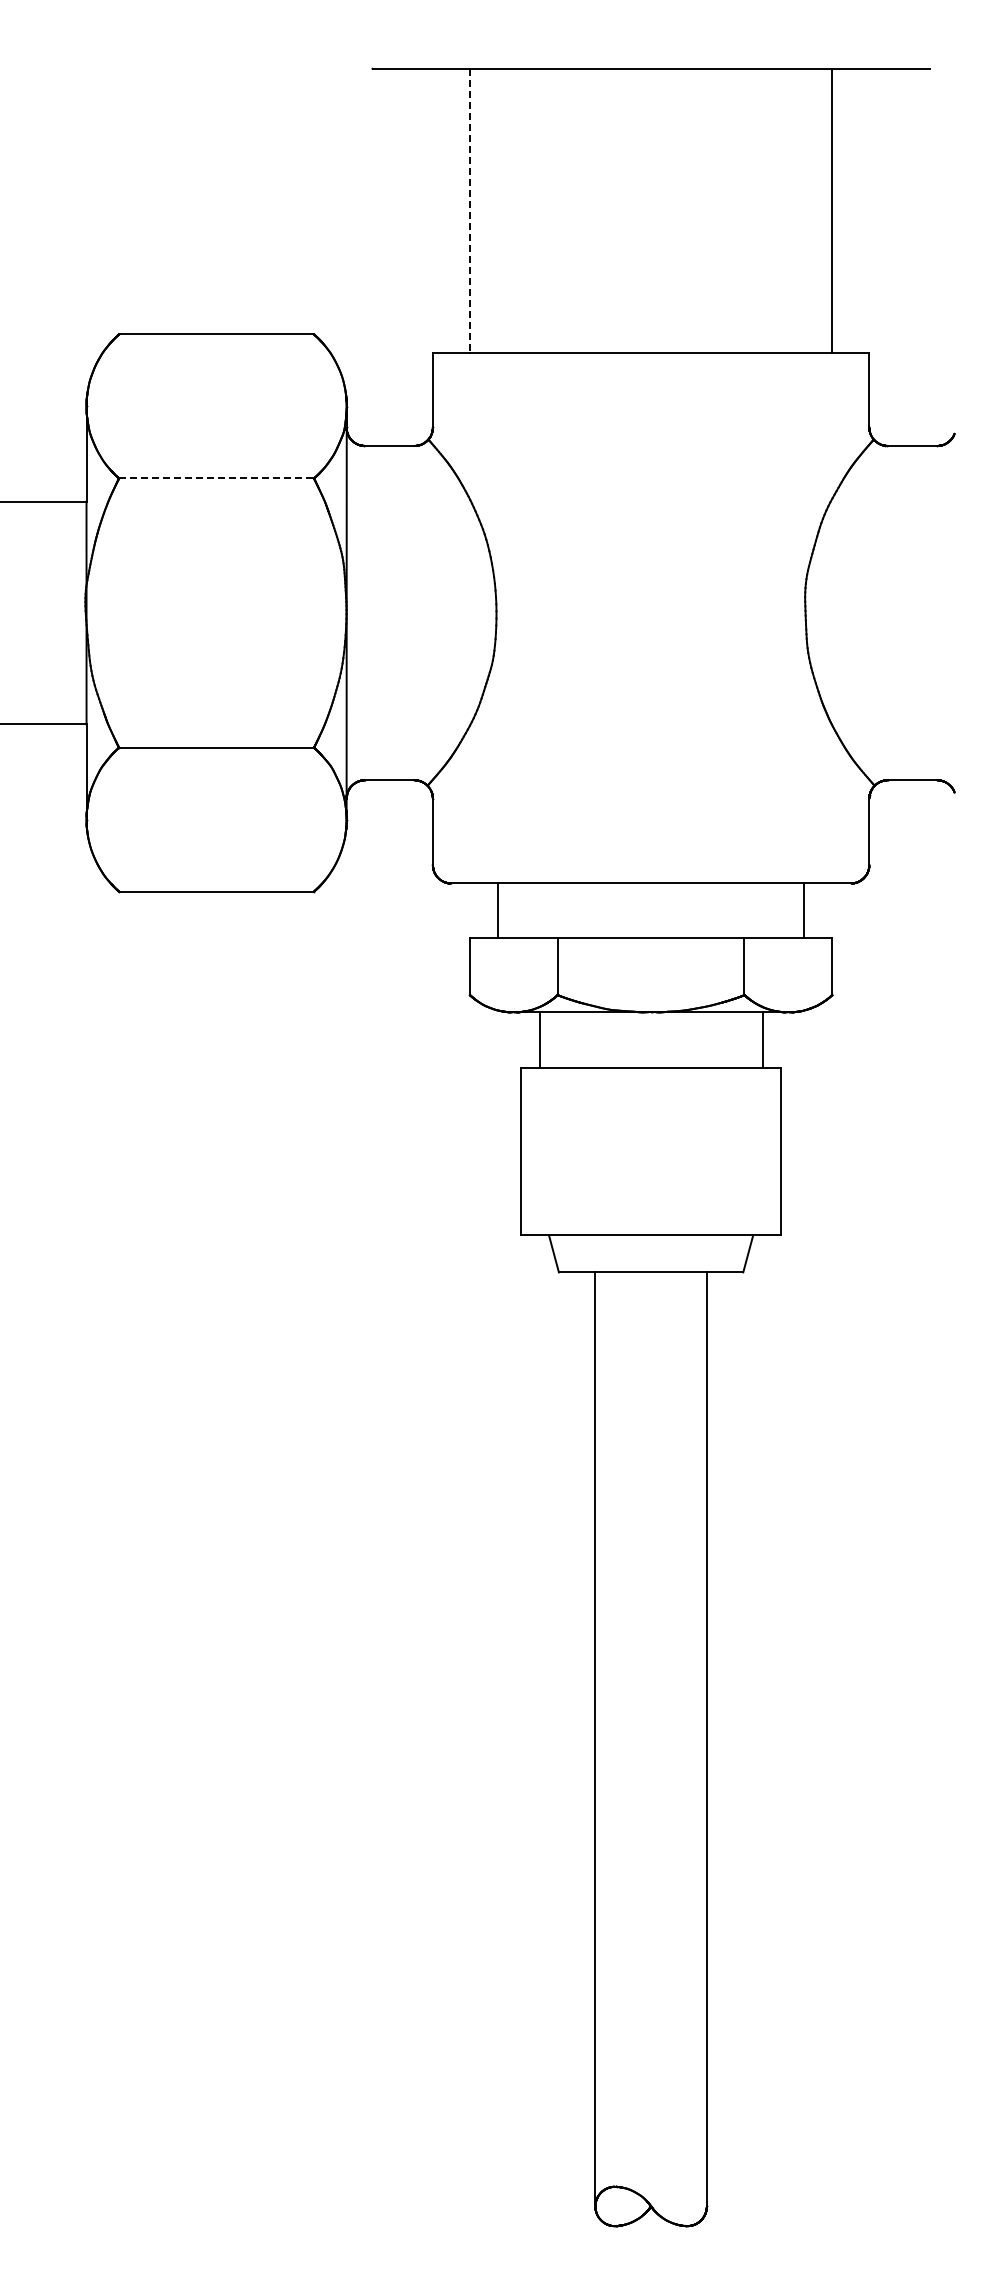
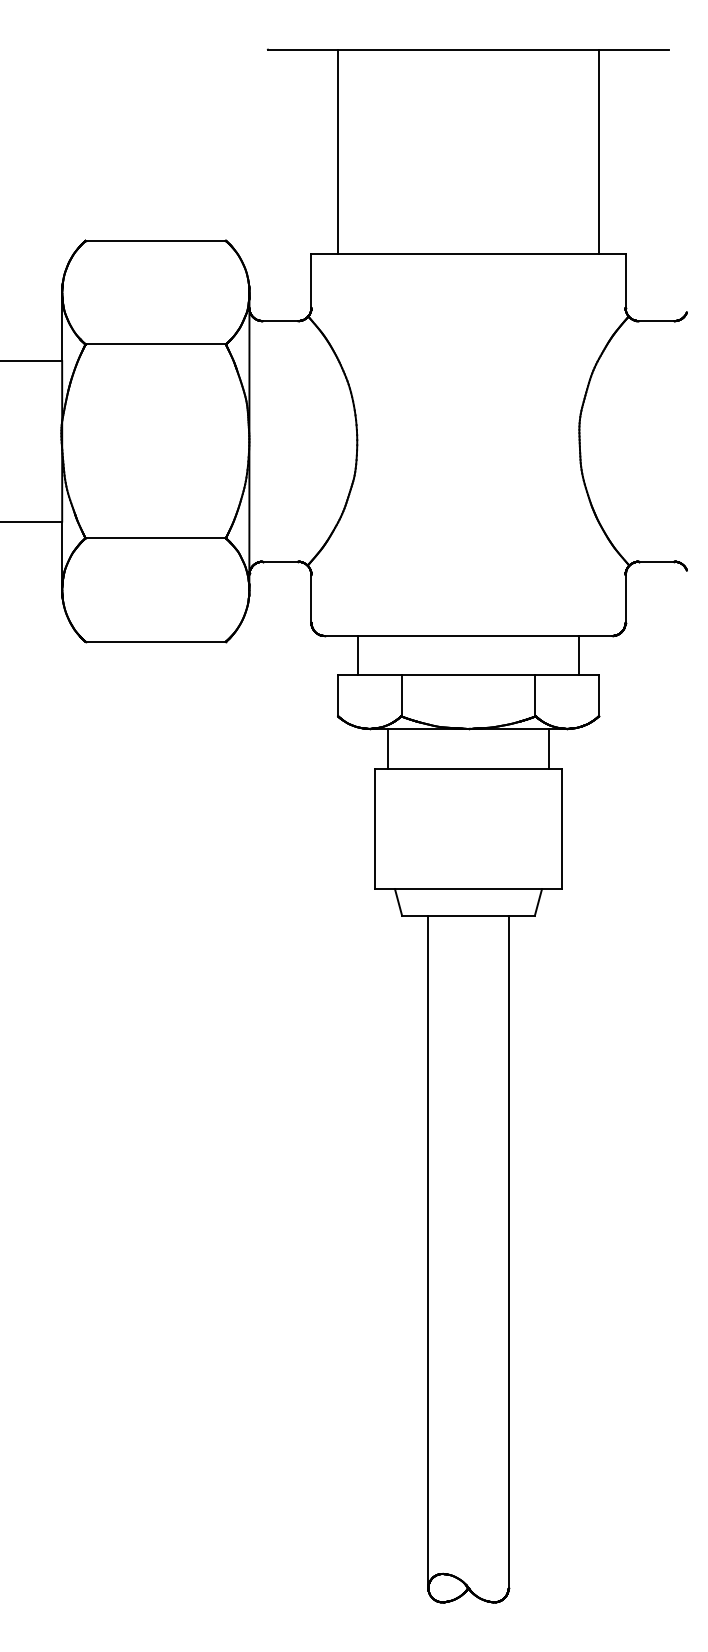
line: (470, 211) -> (338, 152), dashed -> solid
line: (216, 478) -> (155, 344), dashed -> solid

